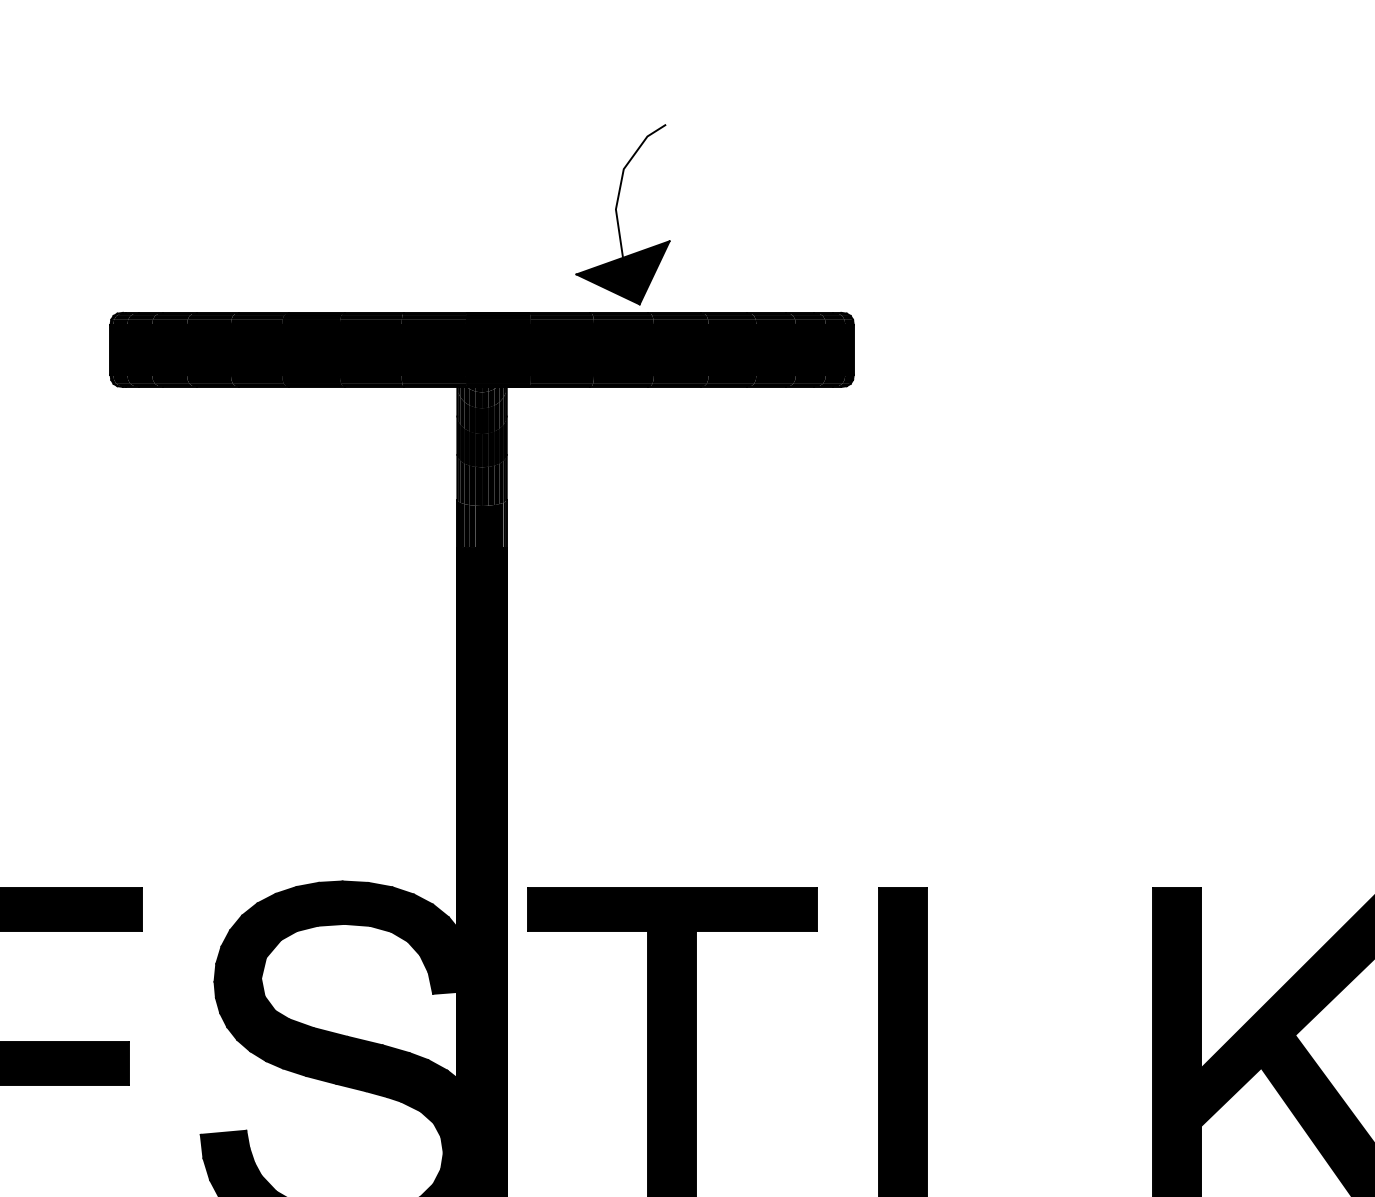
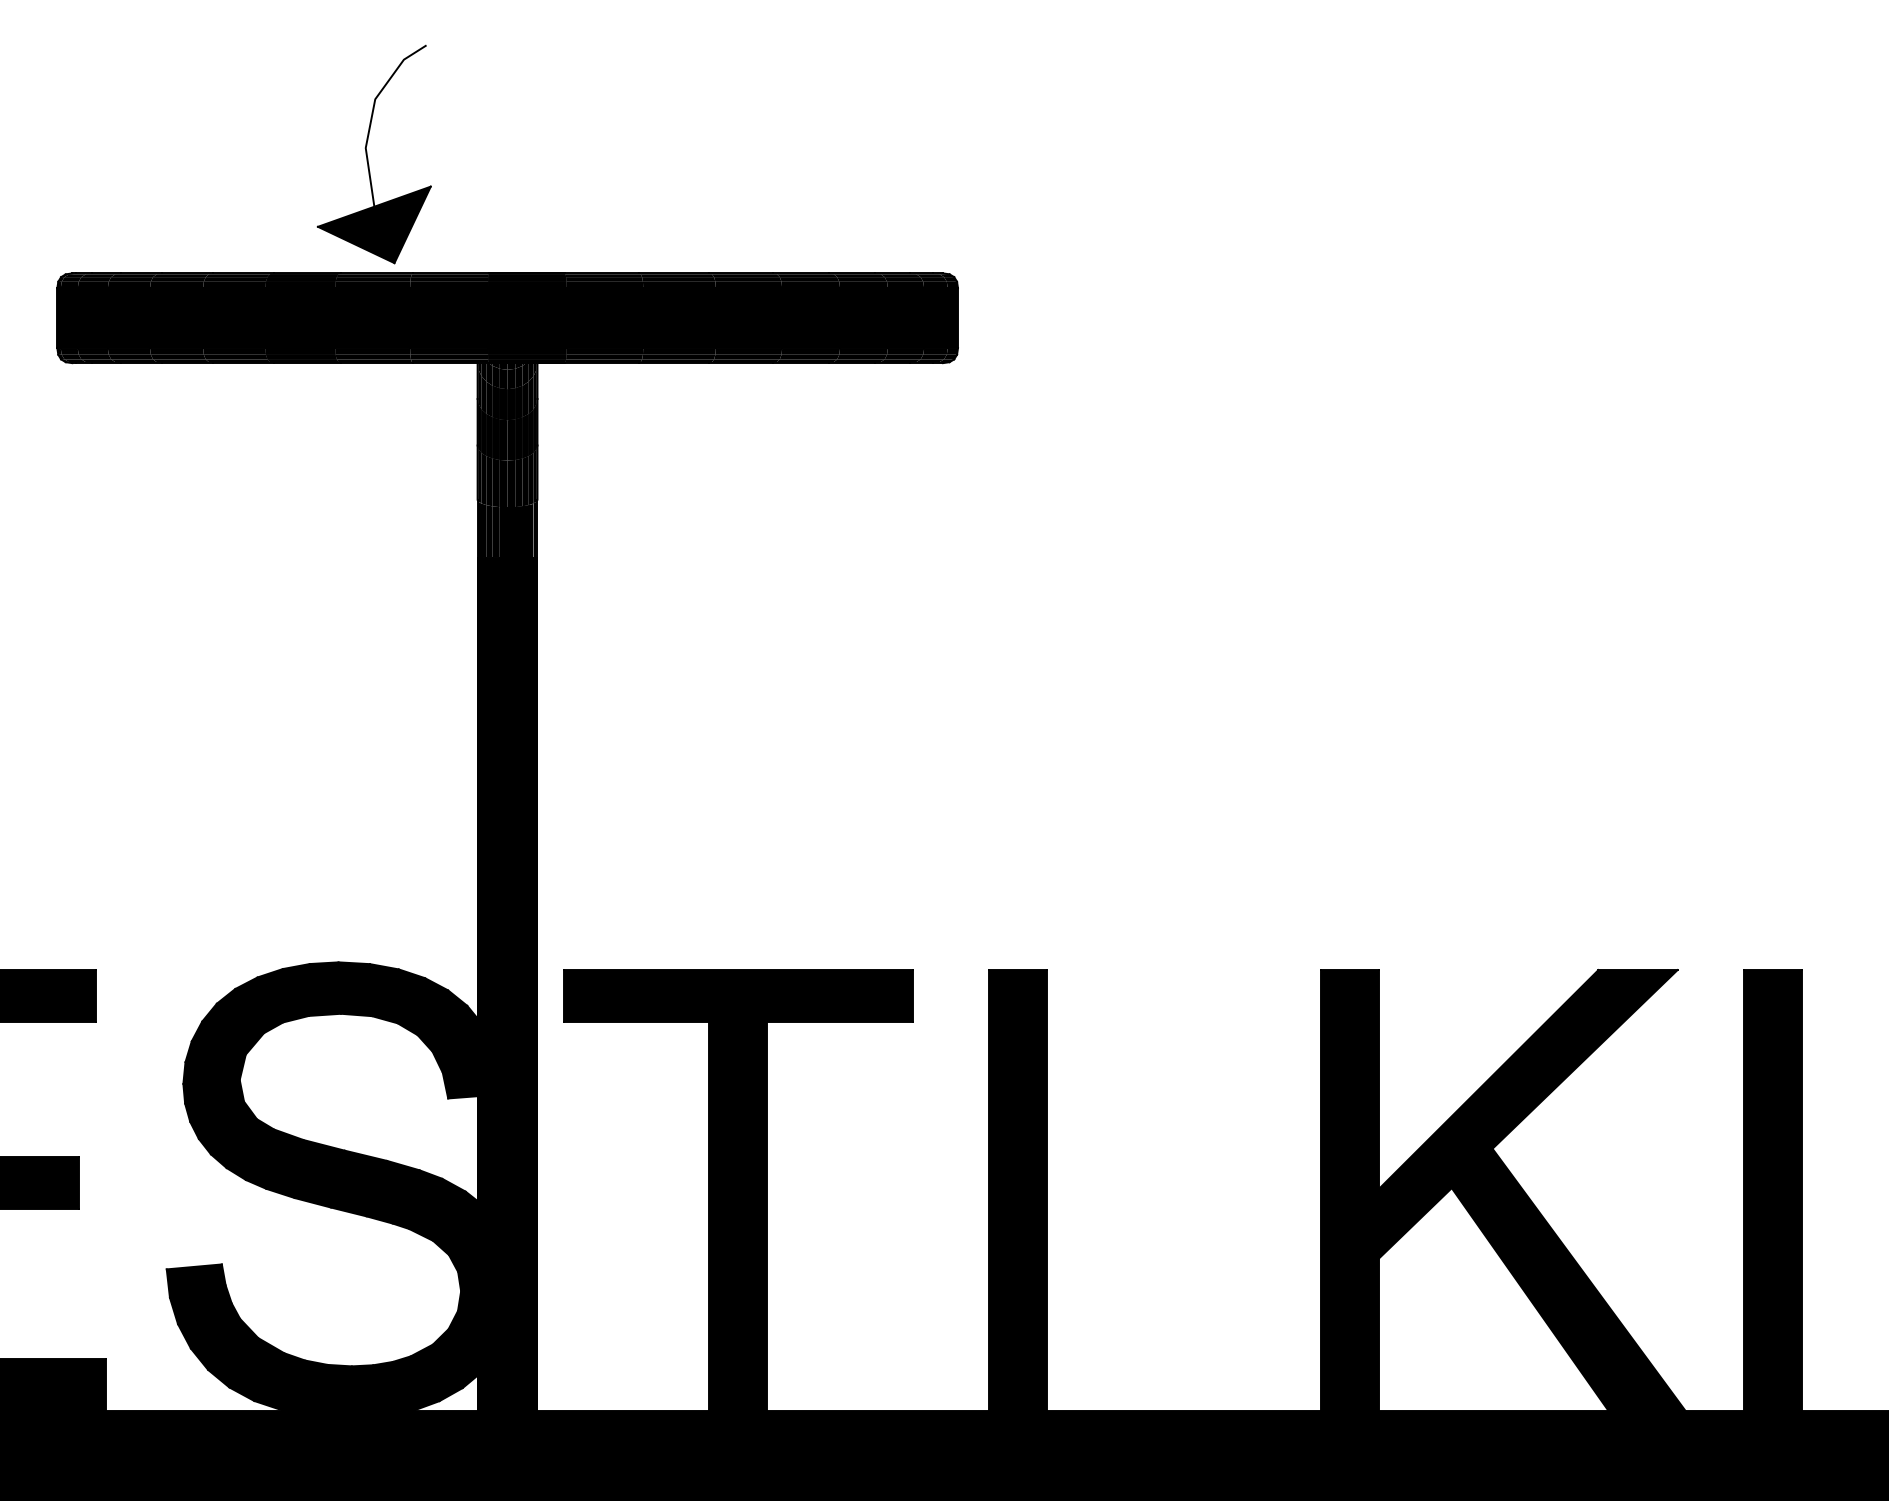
part: (622, 214) -> (373, 154), moved

